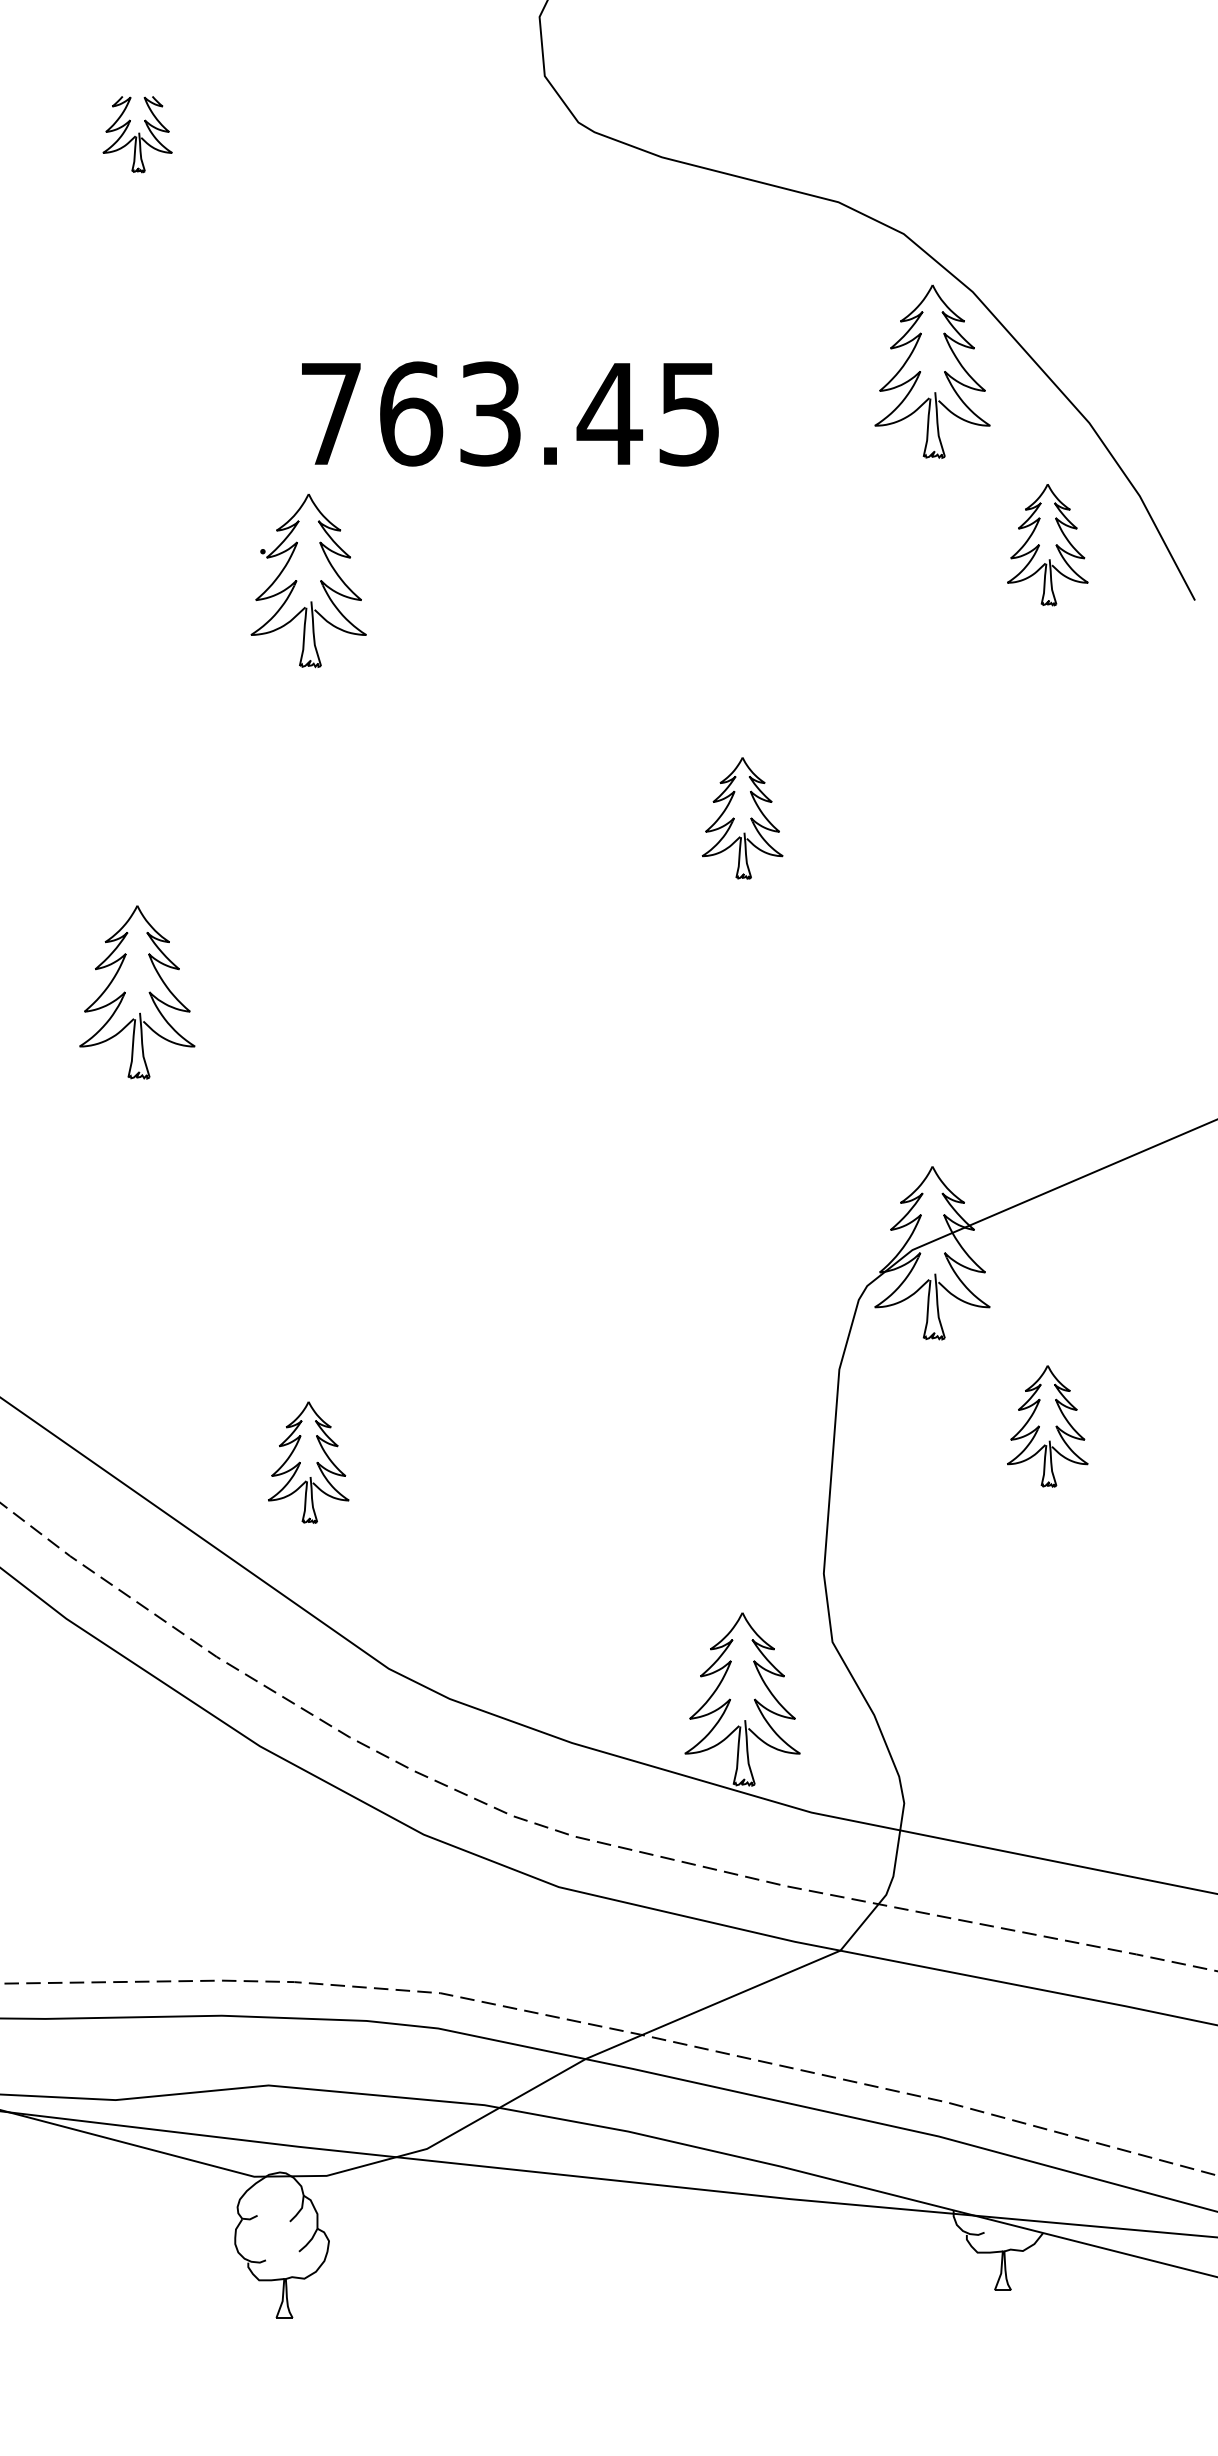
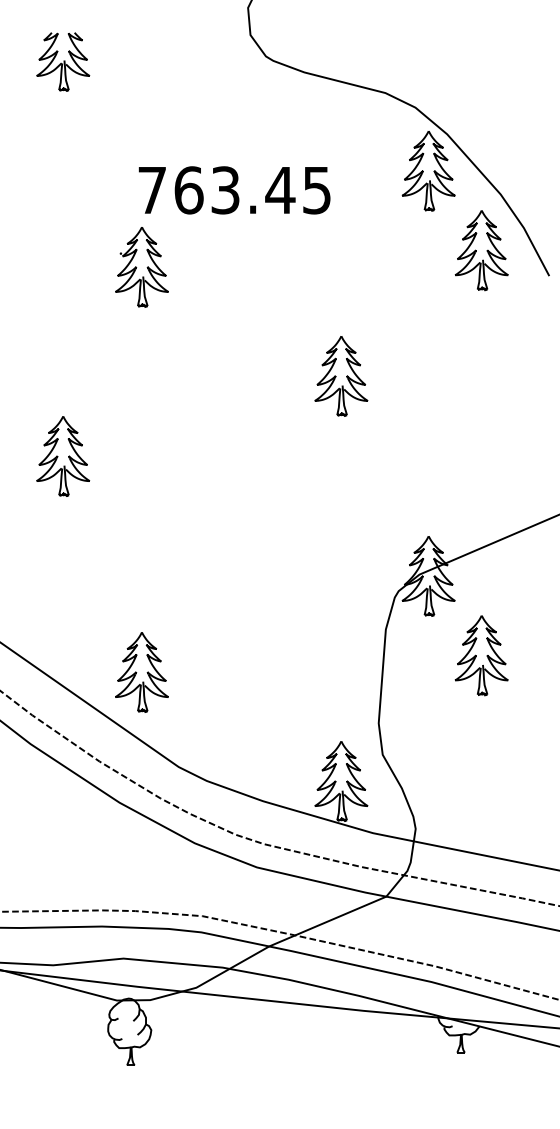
part: (137, 133) -> (63, 61), size x1.67
part: (1047, 544) -> (481, 250), size x1.43
part: (742, 818) -> (341, 376), size x1.43
part: (1047, 1425) -> (481, 655), size x1.43
part: (307, 1462) -> (141, 672), size x1.43

